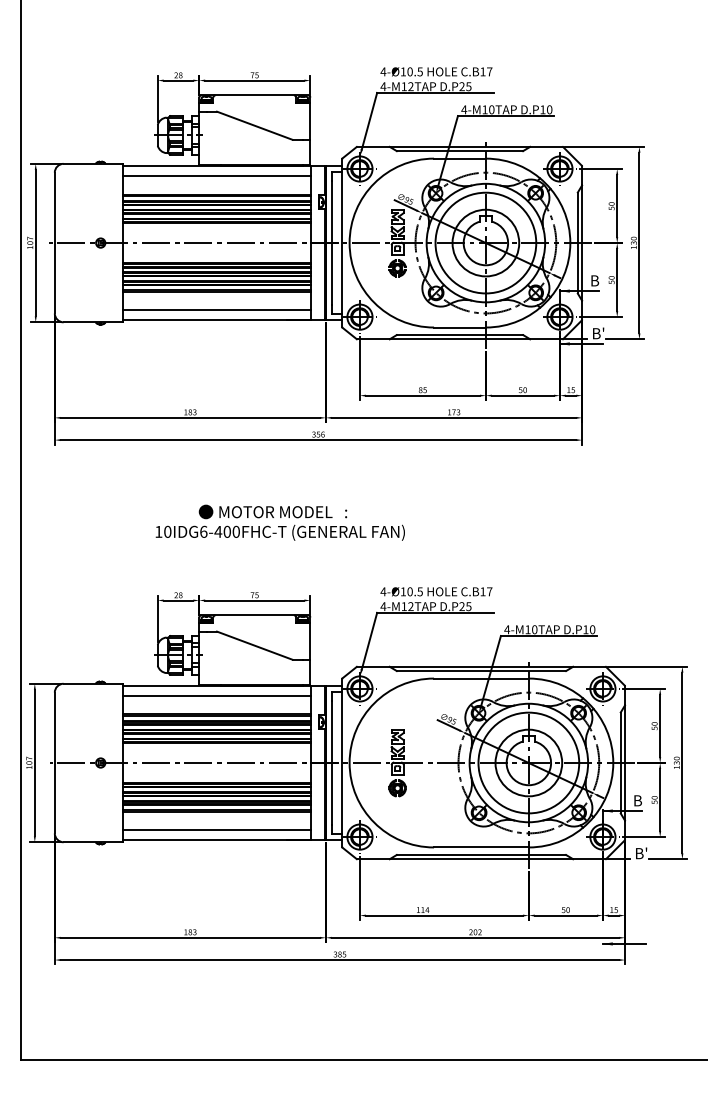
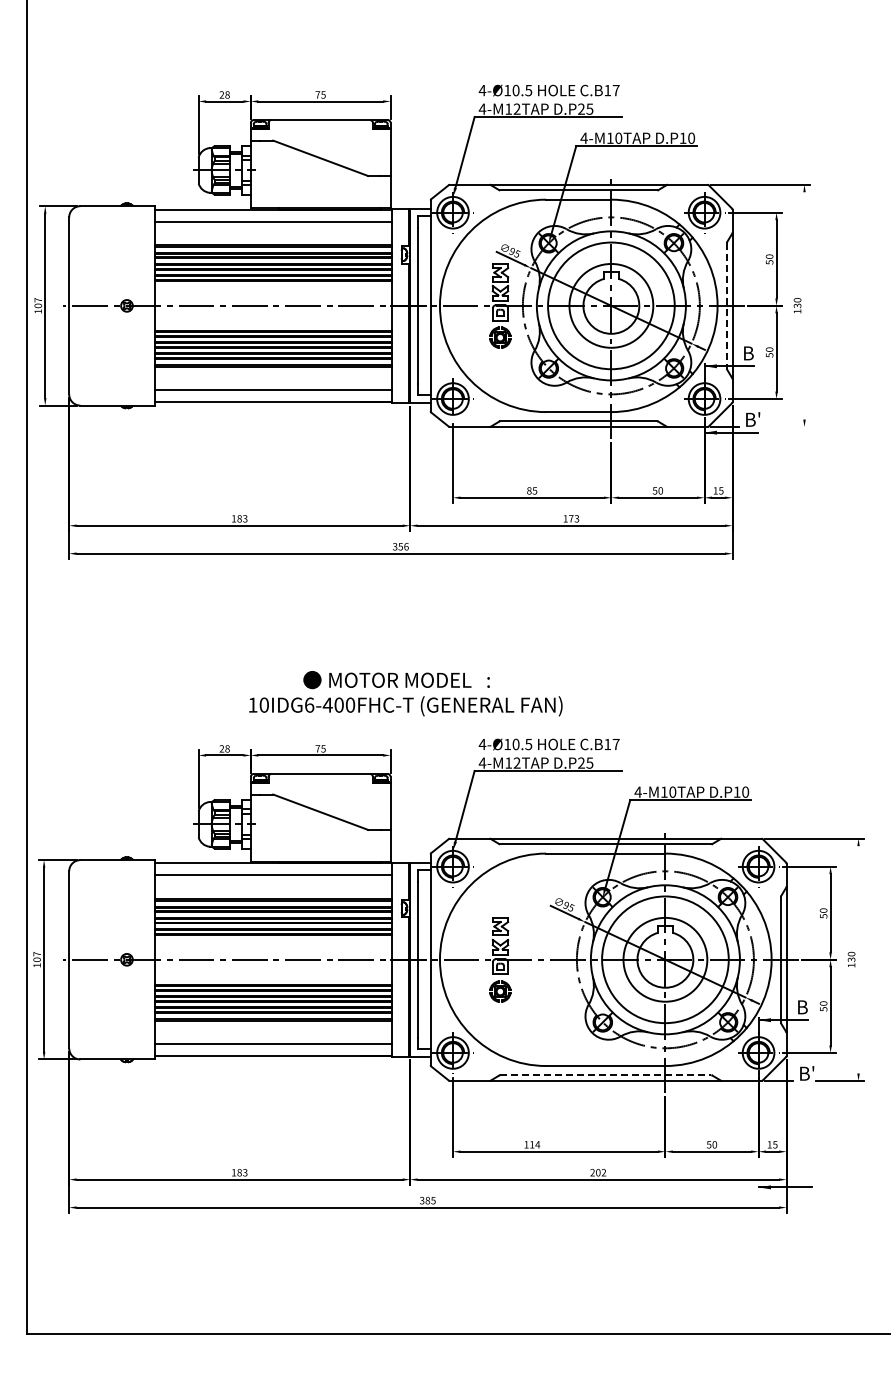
line: (577, 242) -> (726, 305), solid -> dashed
line: (639, 242) -> (804, 305), removed
line: (625, 339) -> (786, 427), removed
text: (280, 522) -> (405, 693), moved
line: (682, 762) -> (858, 959), removed
line: (481, 854) -> (605, 1075), solid -> dashed

